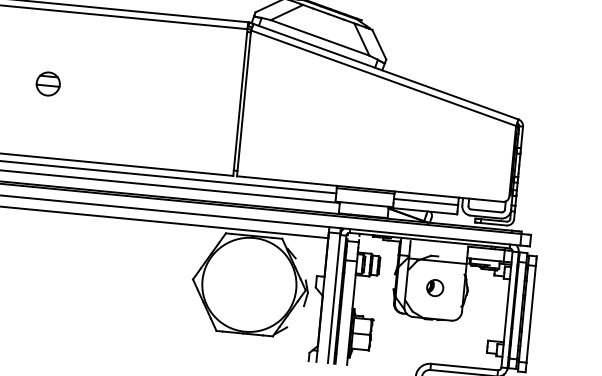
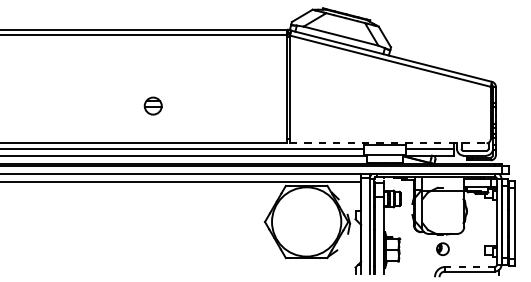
part: (47, 83) -> (152, 105), moved
line: (370, 189) -> (388, 143), solid -> dashed
part: (434, 287) -> (442, 248), moved
line: (463, 367) -> (469, 267), solid -> dashed

